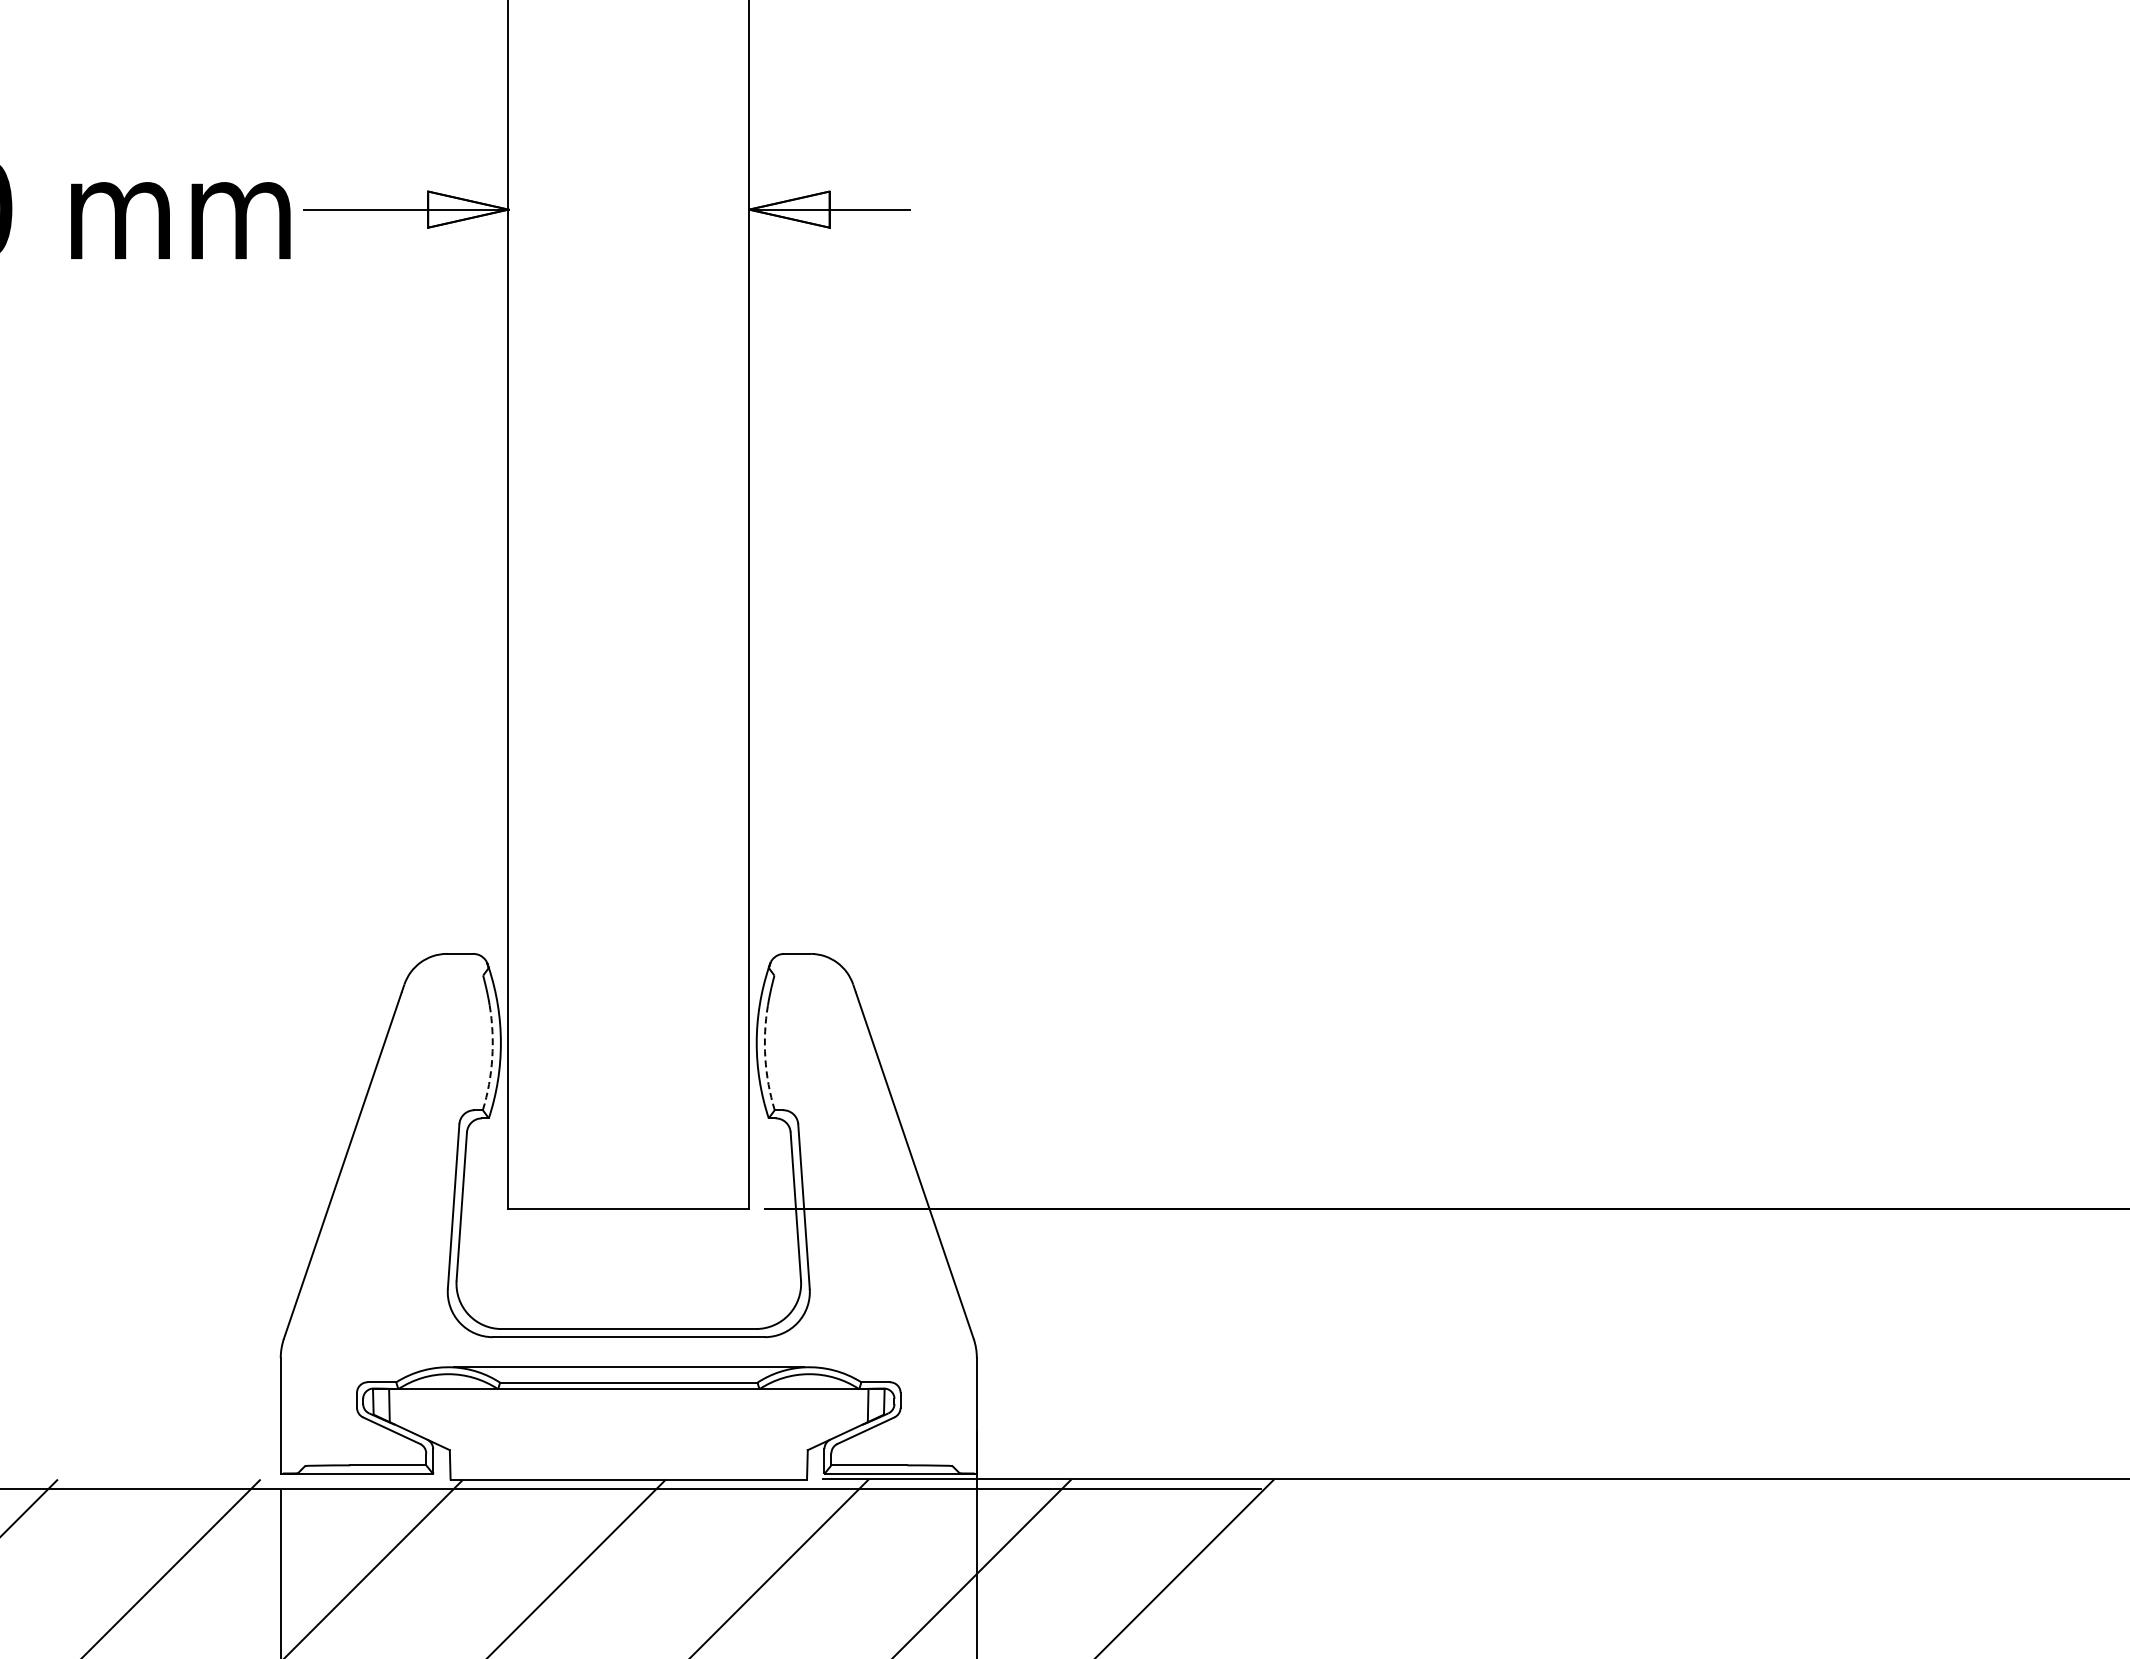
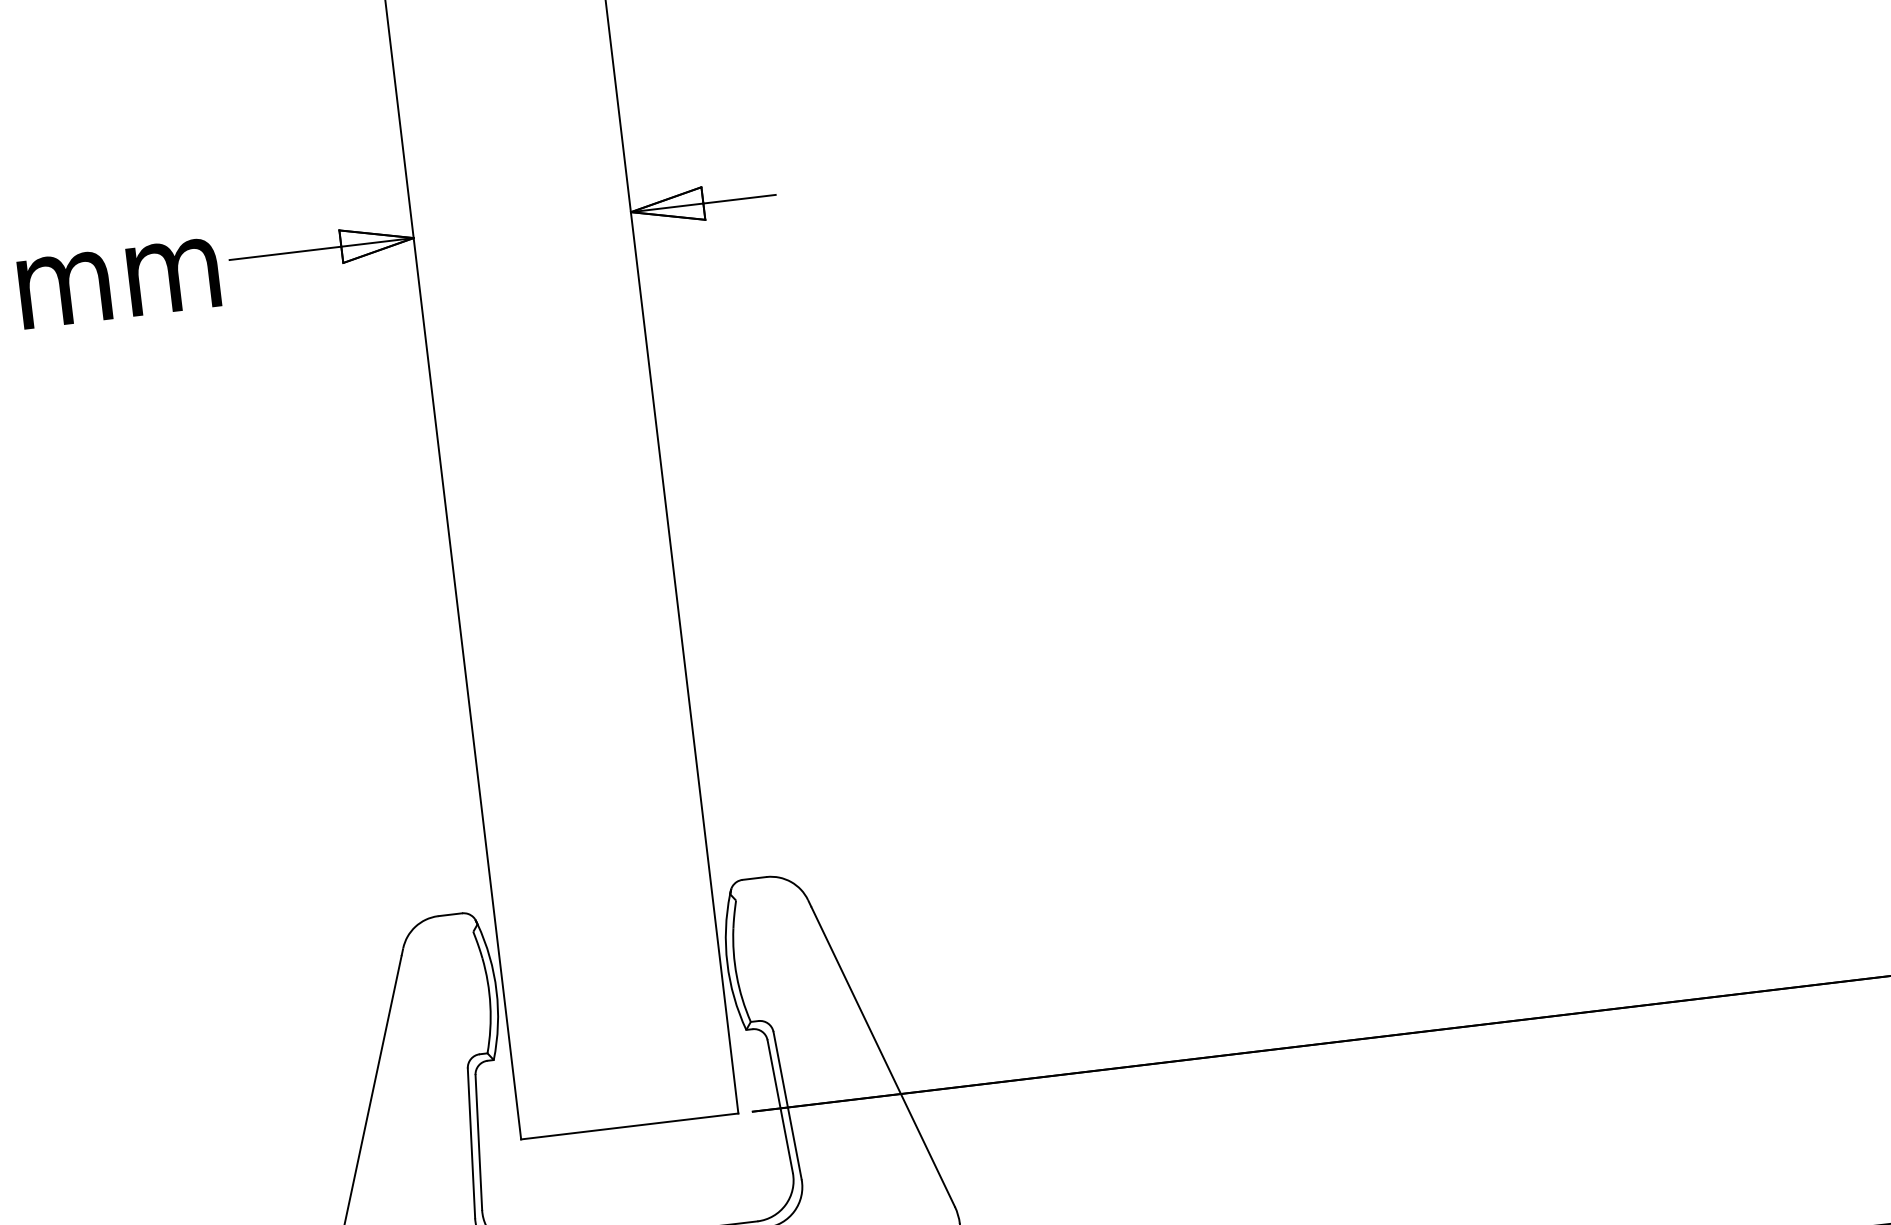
arc: (492, 1058) -> (490, 1005), dashed -> solid
arc: (765, 1058) -> (736, 976), dashed -> solid

